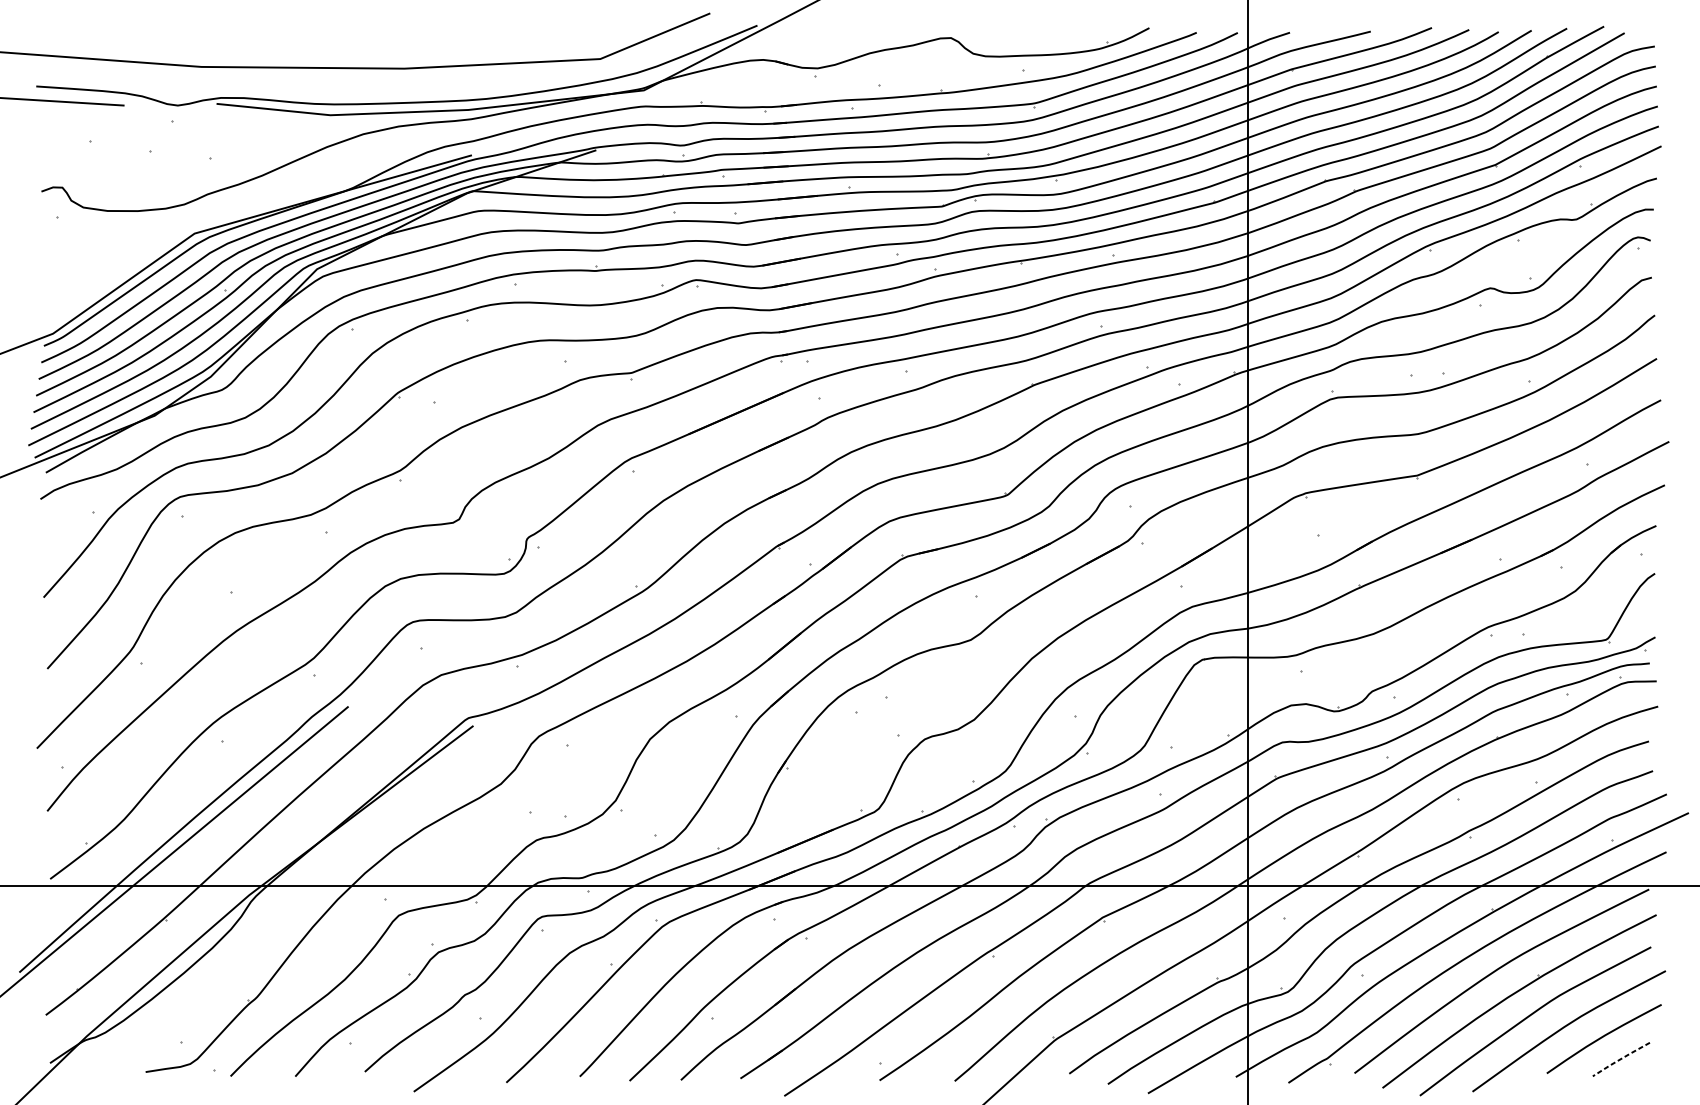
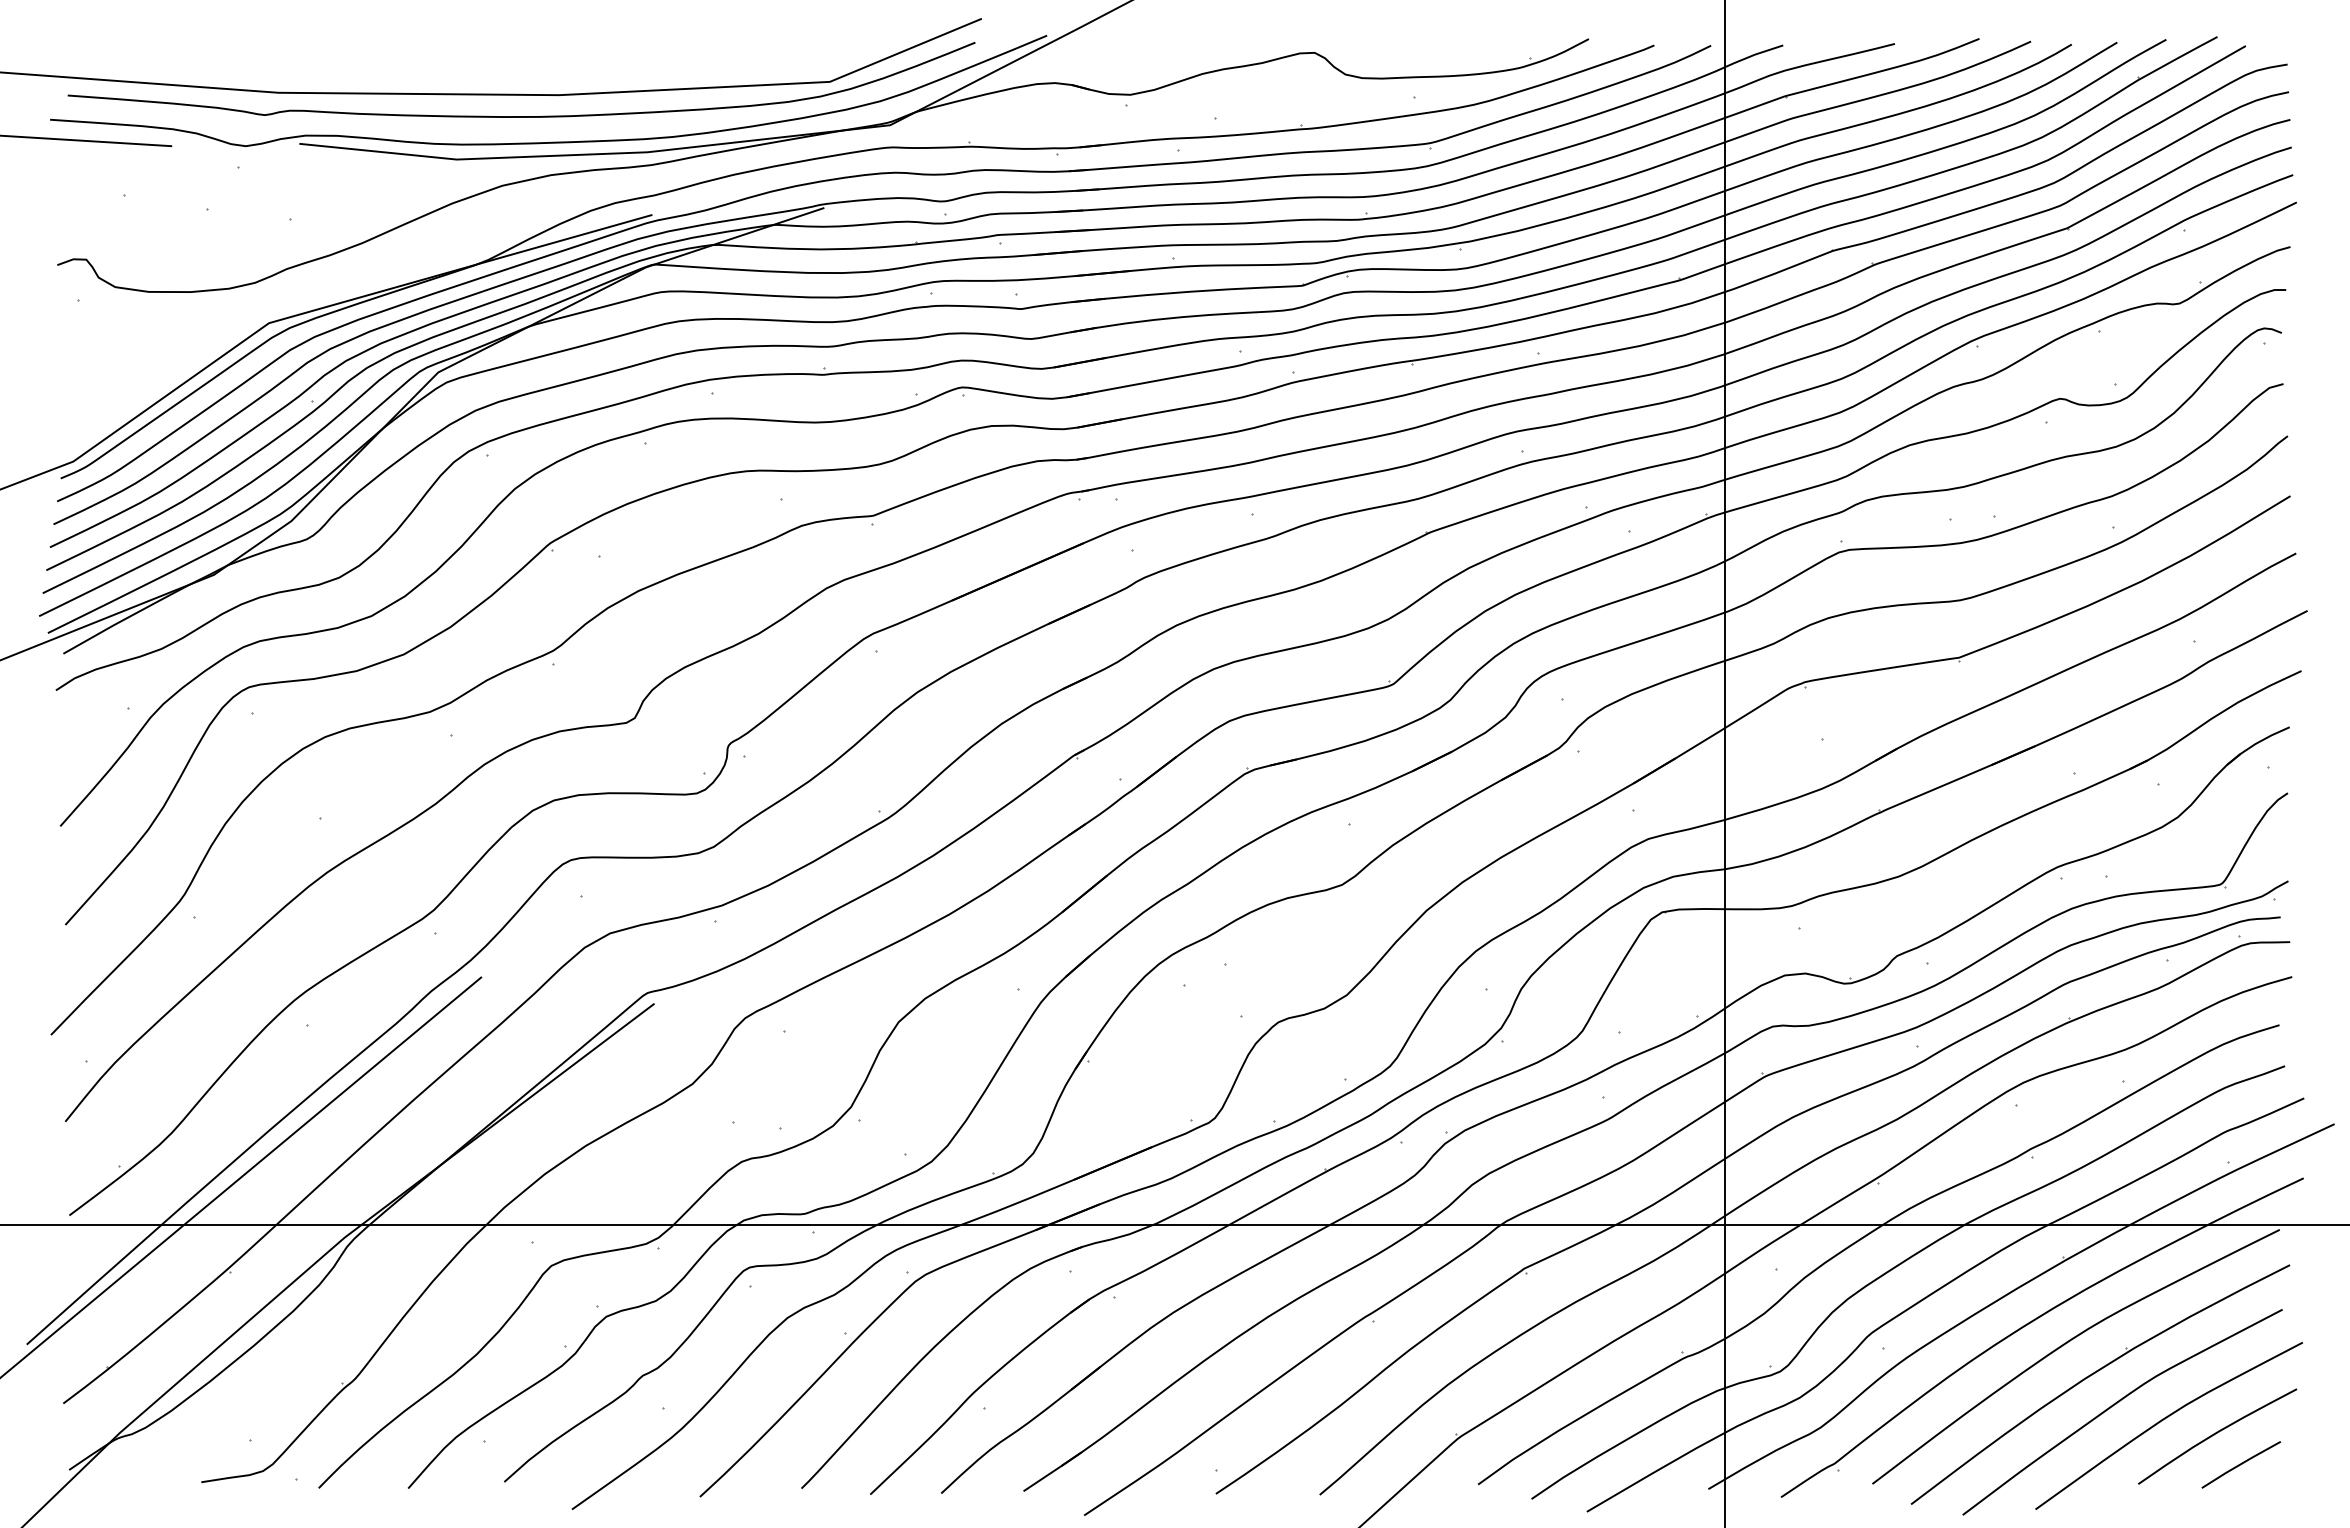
curve: (377, 84) -> (521, 116), added
line: (1620, 1059) -> (2240, 1464), dashed -> solid

